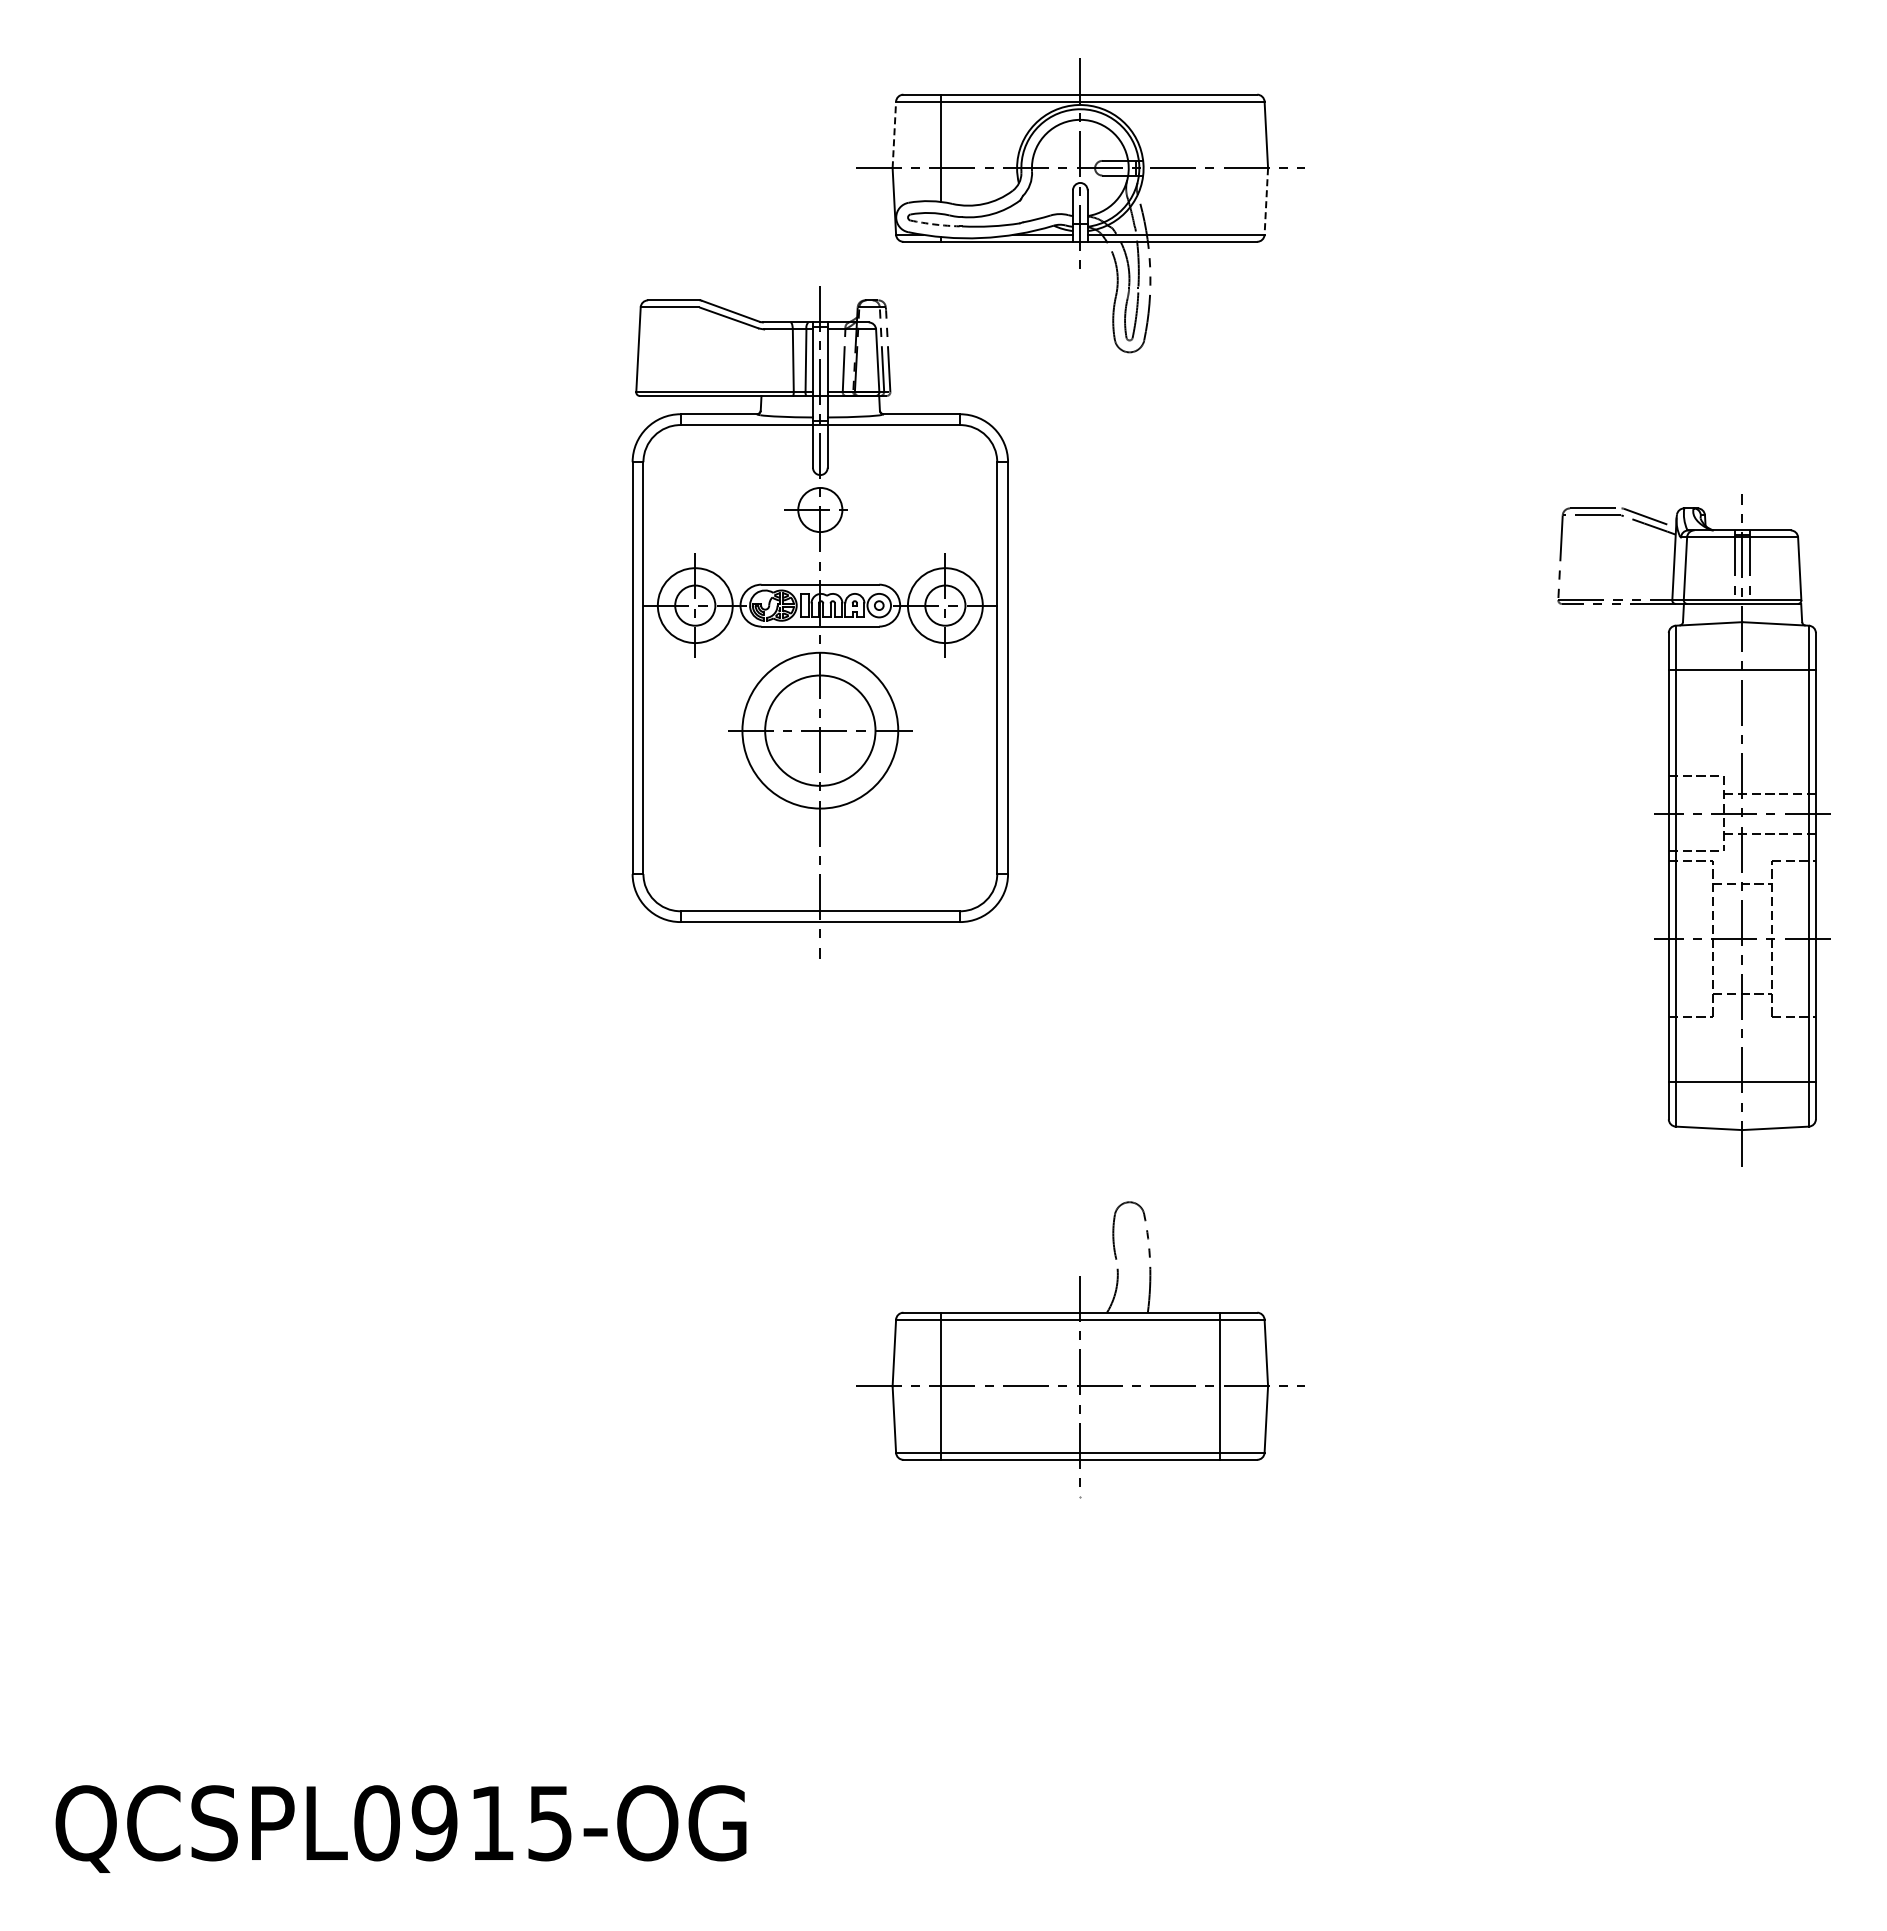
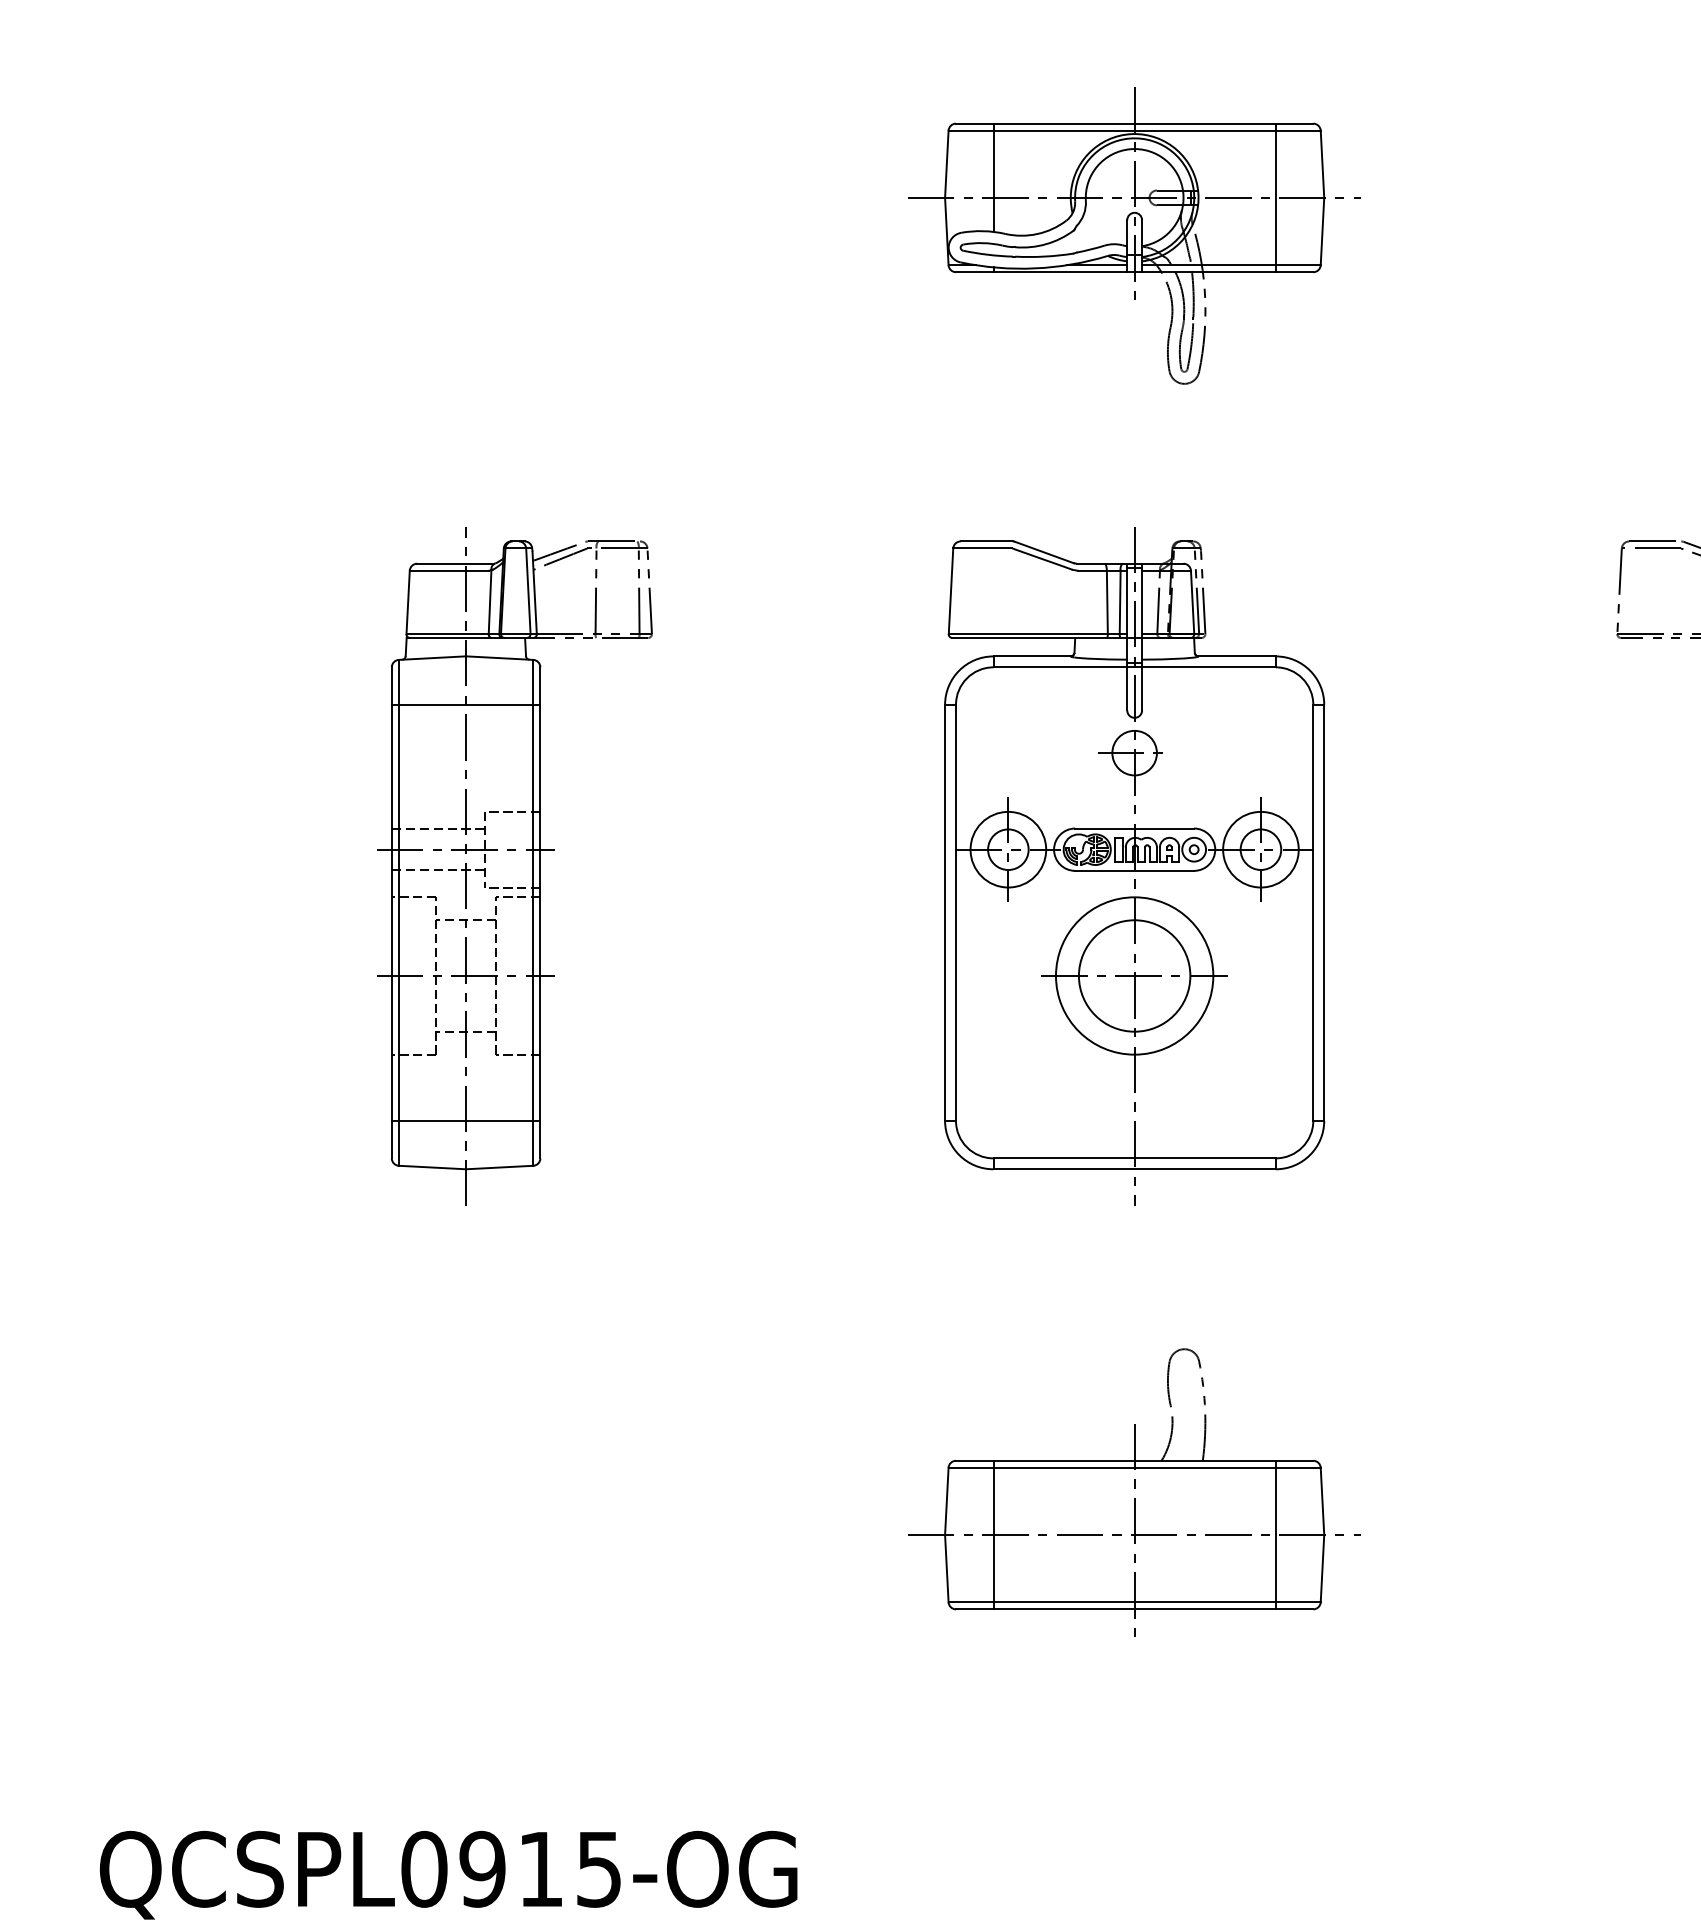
line: (894, 134) -> (946, 163), dashed -> solid
line: (1220, 167) -> (1276, 197), added
line: (1266, 202) -> (1322, 232), dashed -> solid
arc: (934, 224) -> (987, 254), dashed -> solid
part: (819, 622) -> (1133, 866), moved
part: (466, 830) -> (514, 866), added
part: (1080, 1343) -> (1134, 1491), moved

